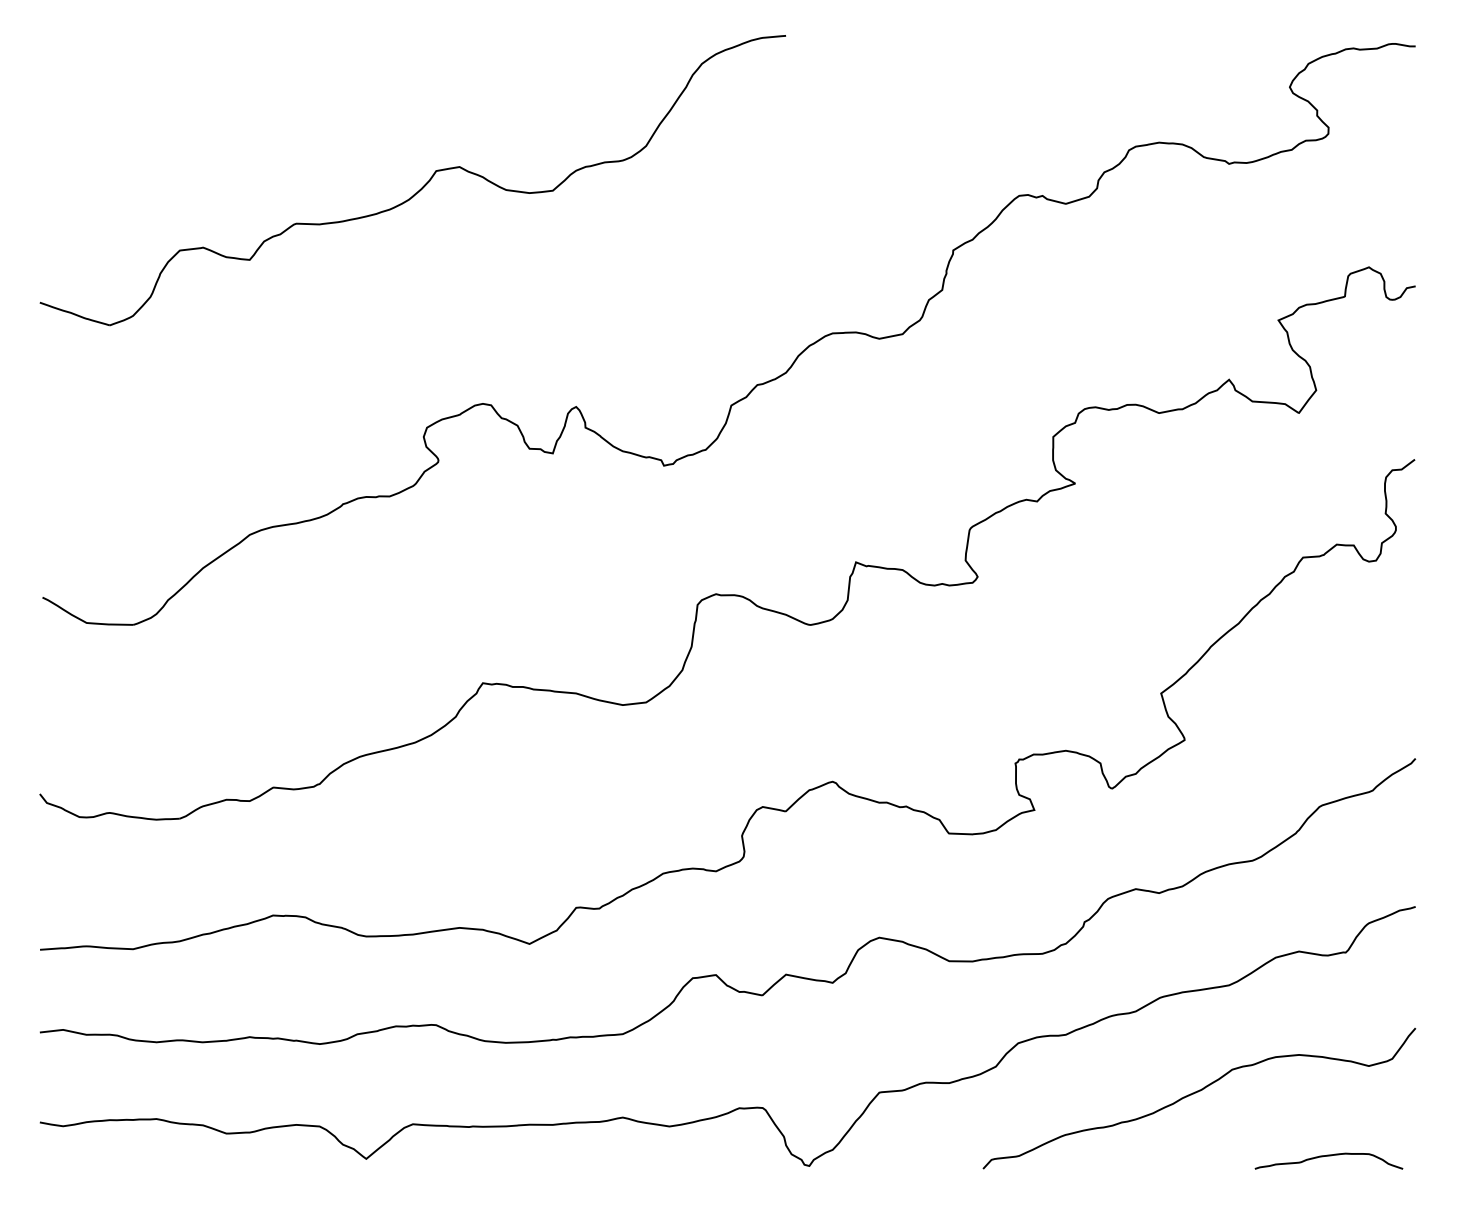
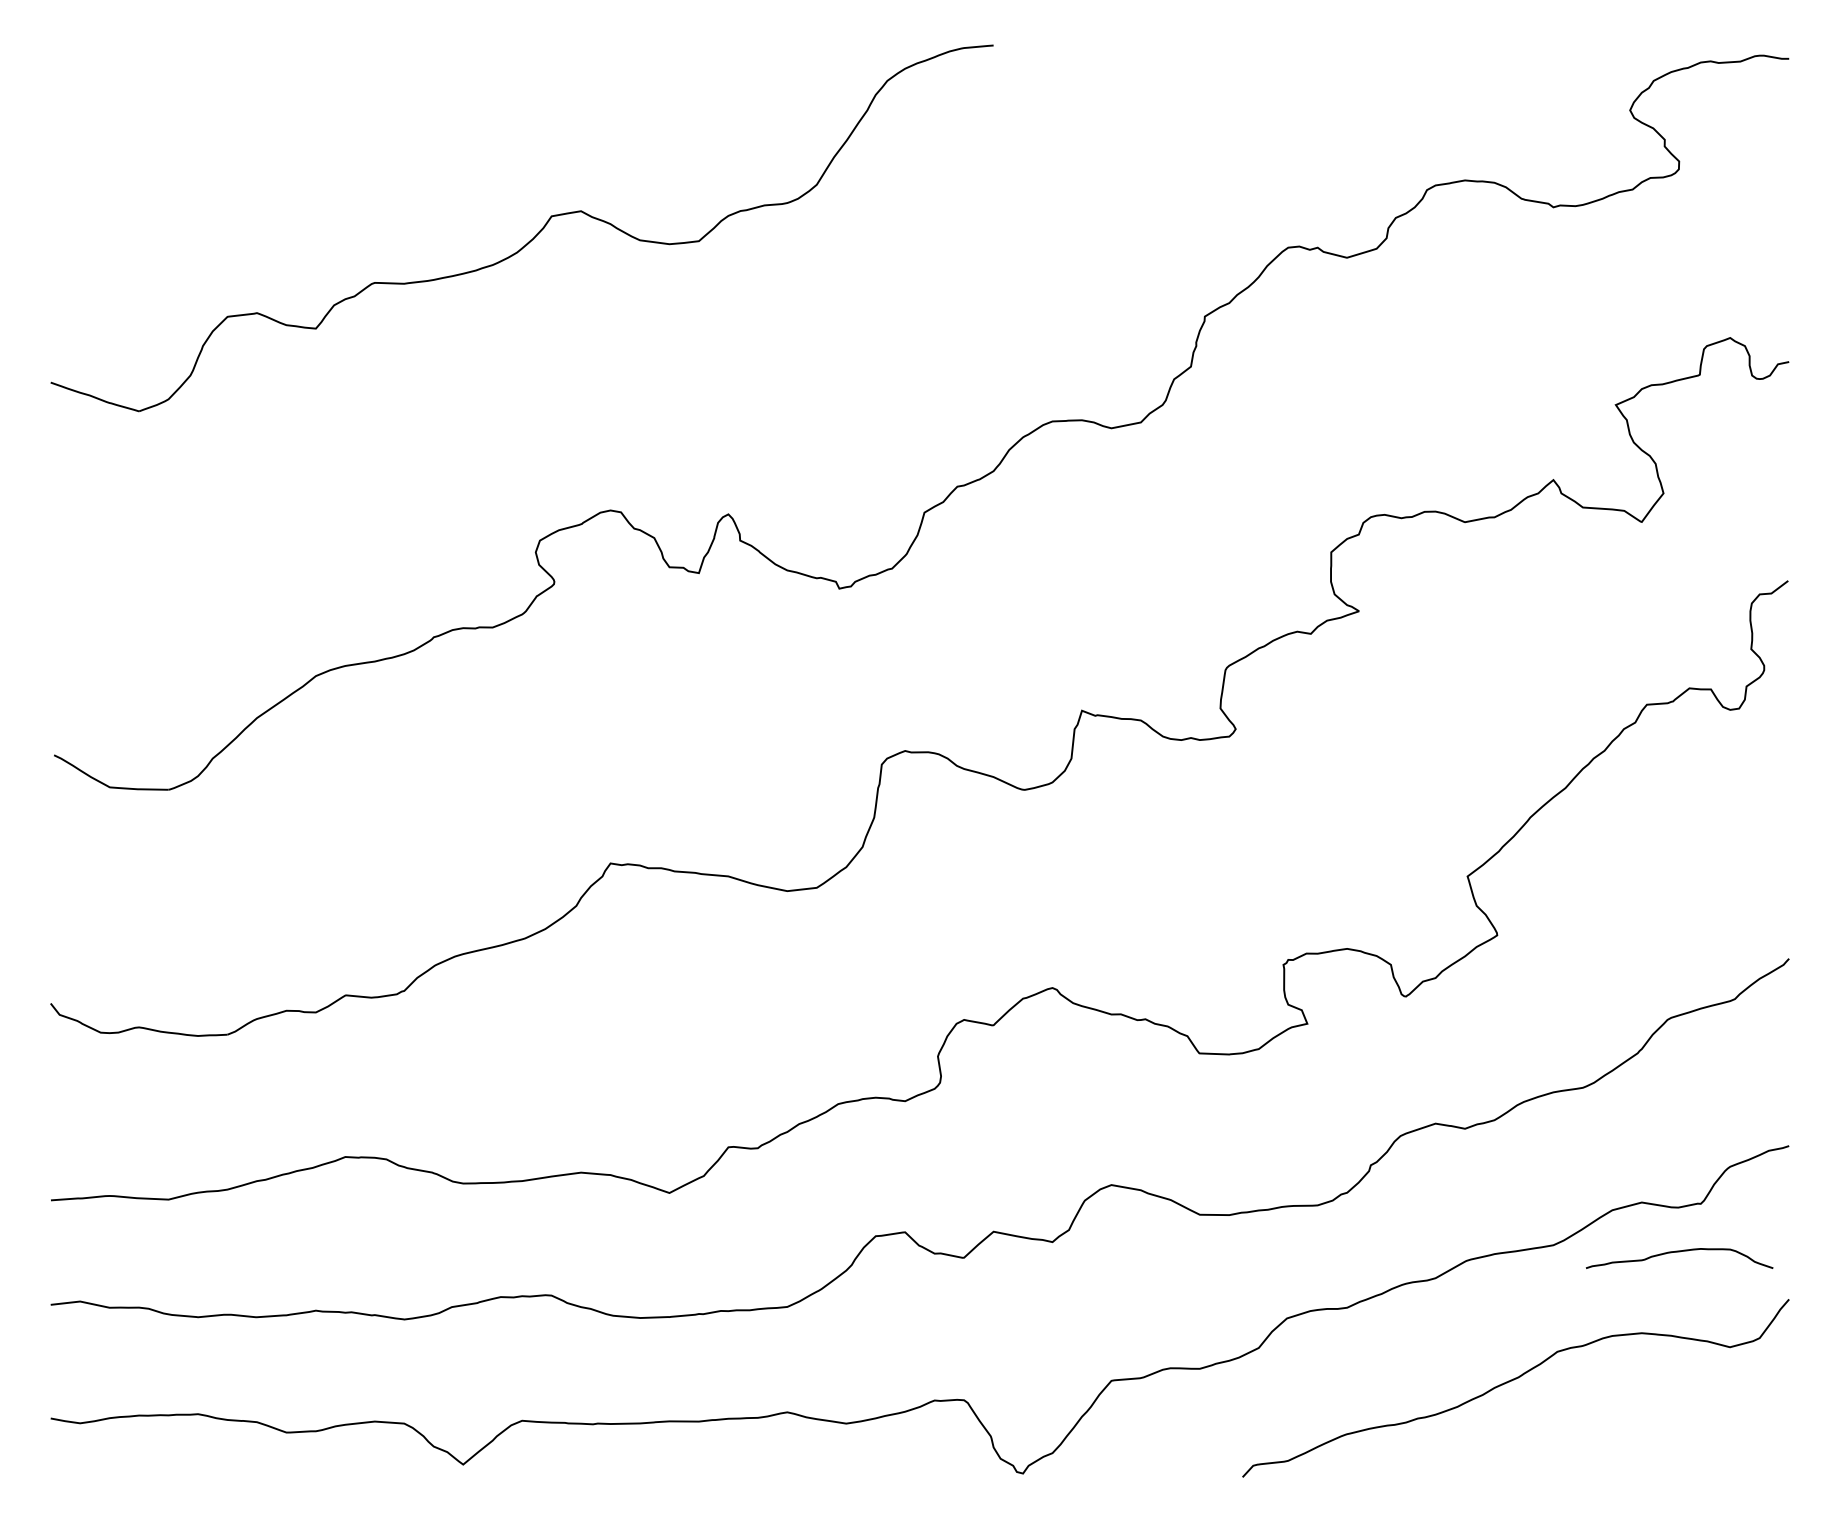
curve: (1328, 1156) -> (1679, 1252), moved

